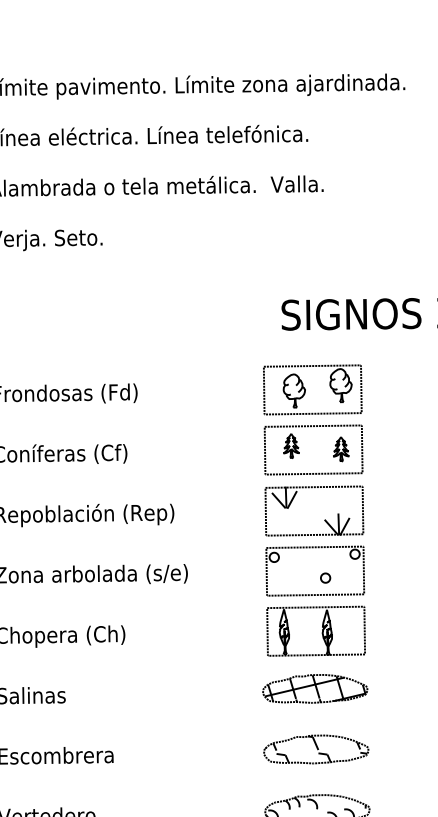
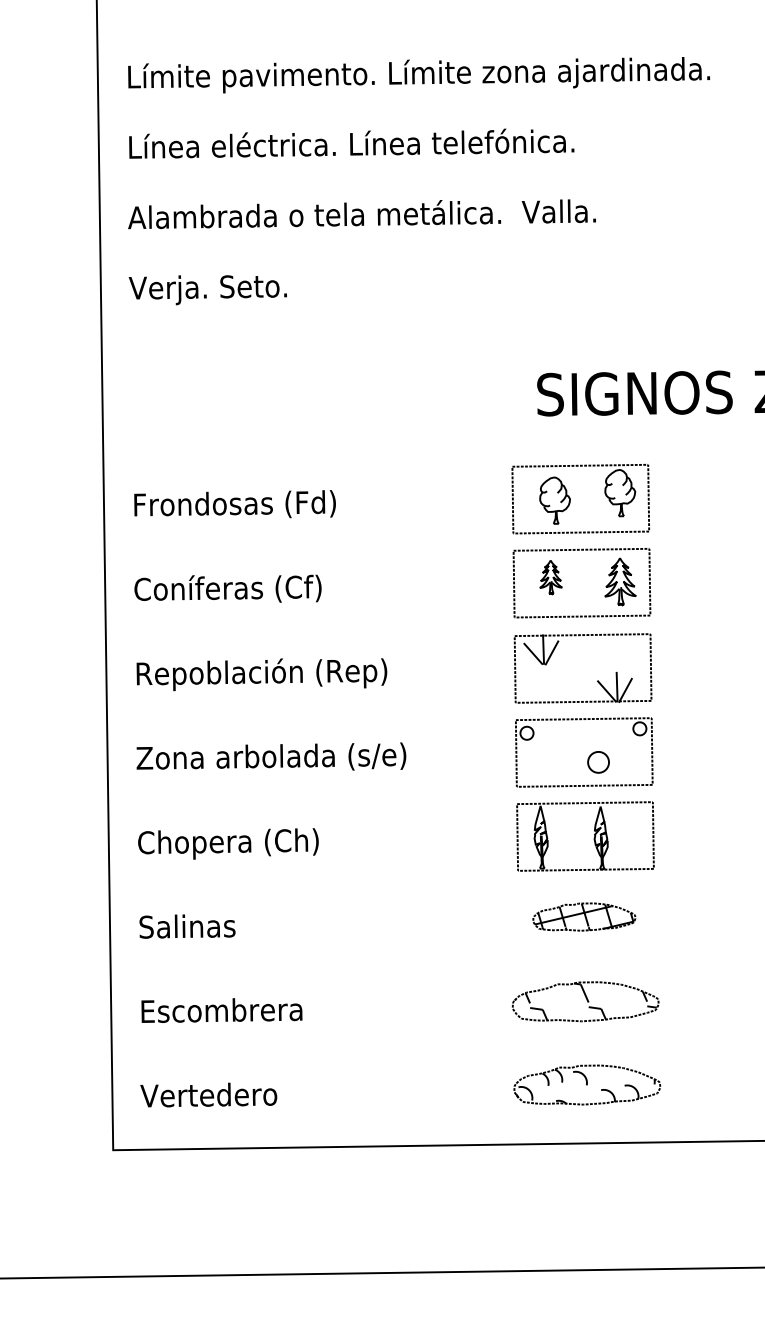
part: (341, 448) -> (620, 581), size x1.4
part: (325, 577) -> (598, 761), size x1.6
part: (315, 688) -> (584, 916), size x0.7

